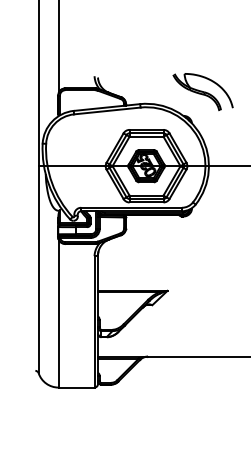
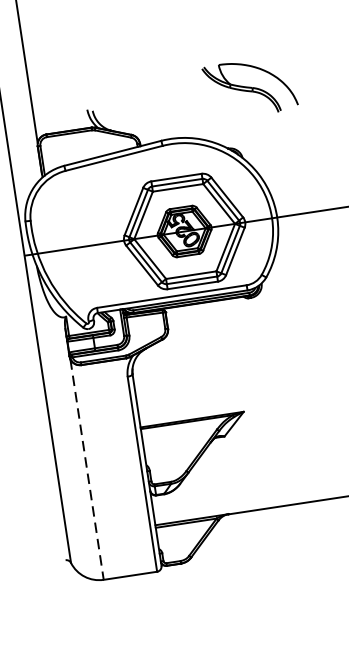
part: (202, 92) -> (249, 88), moved
line: (58, 313) -> (87, 469), solid -> dashed

